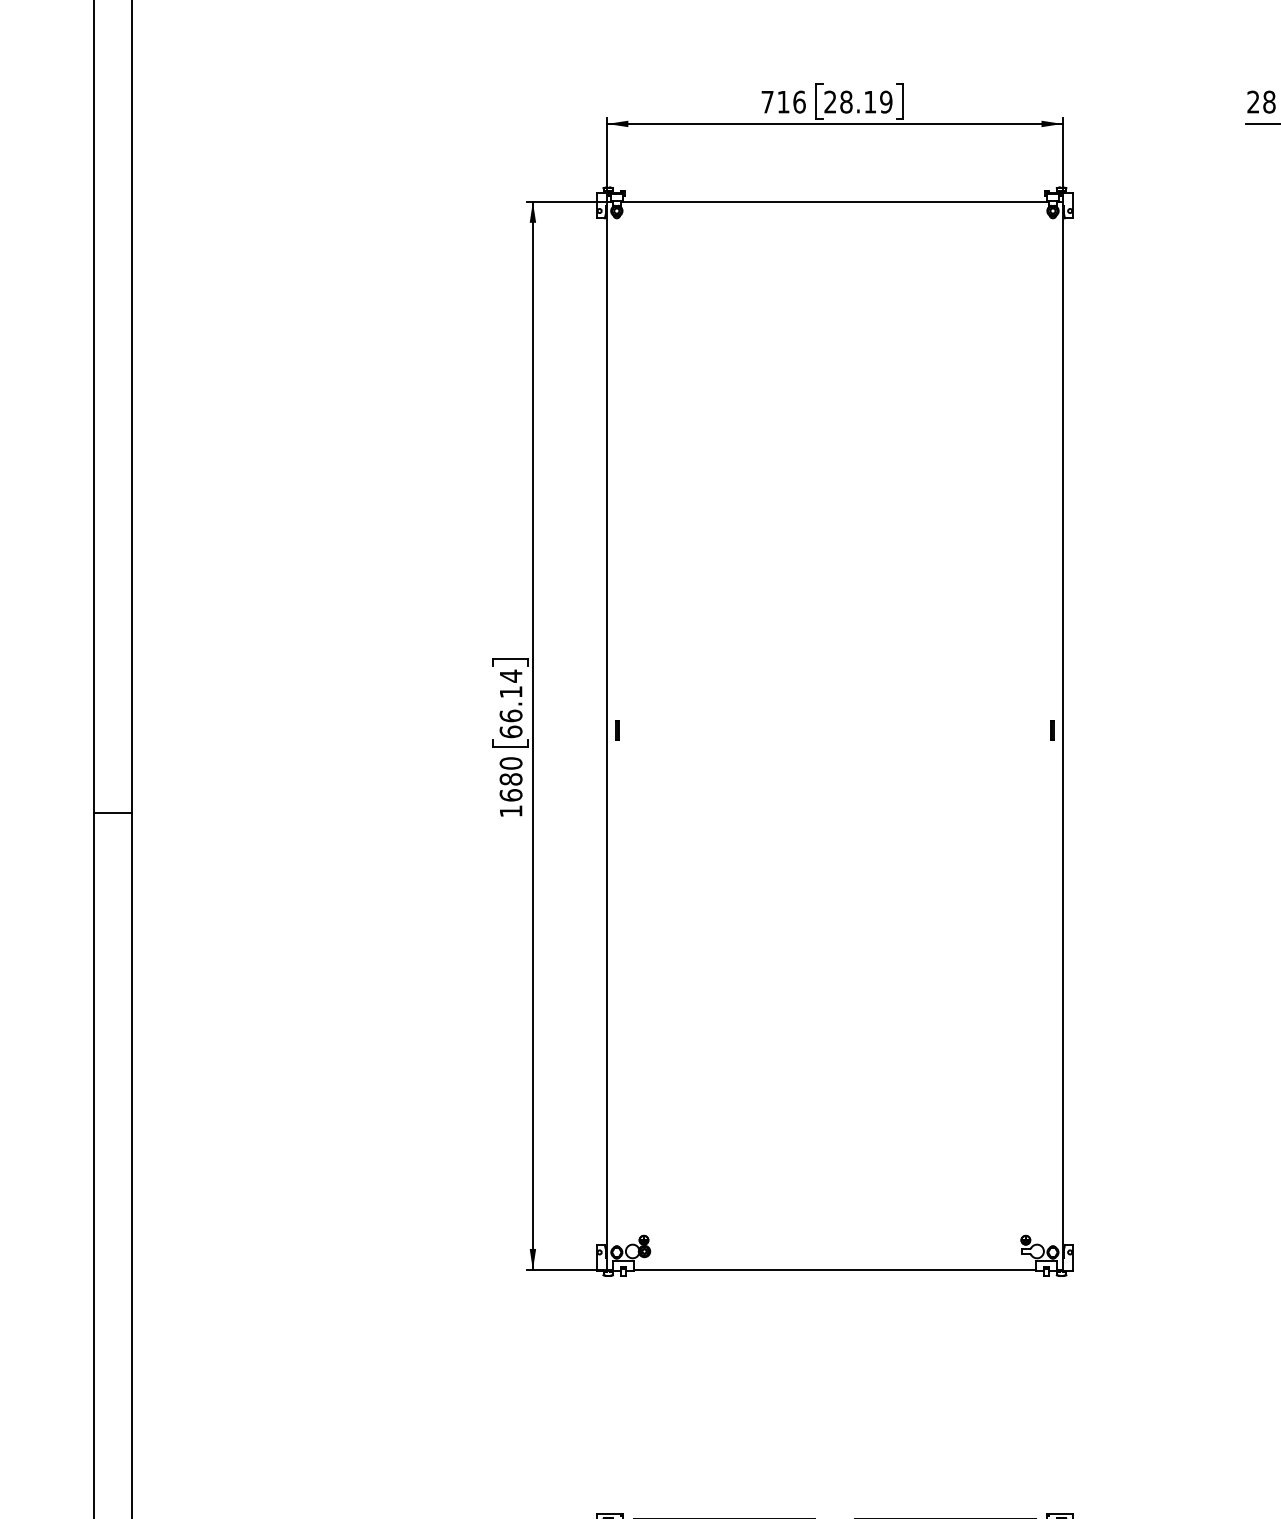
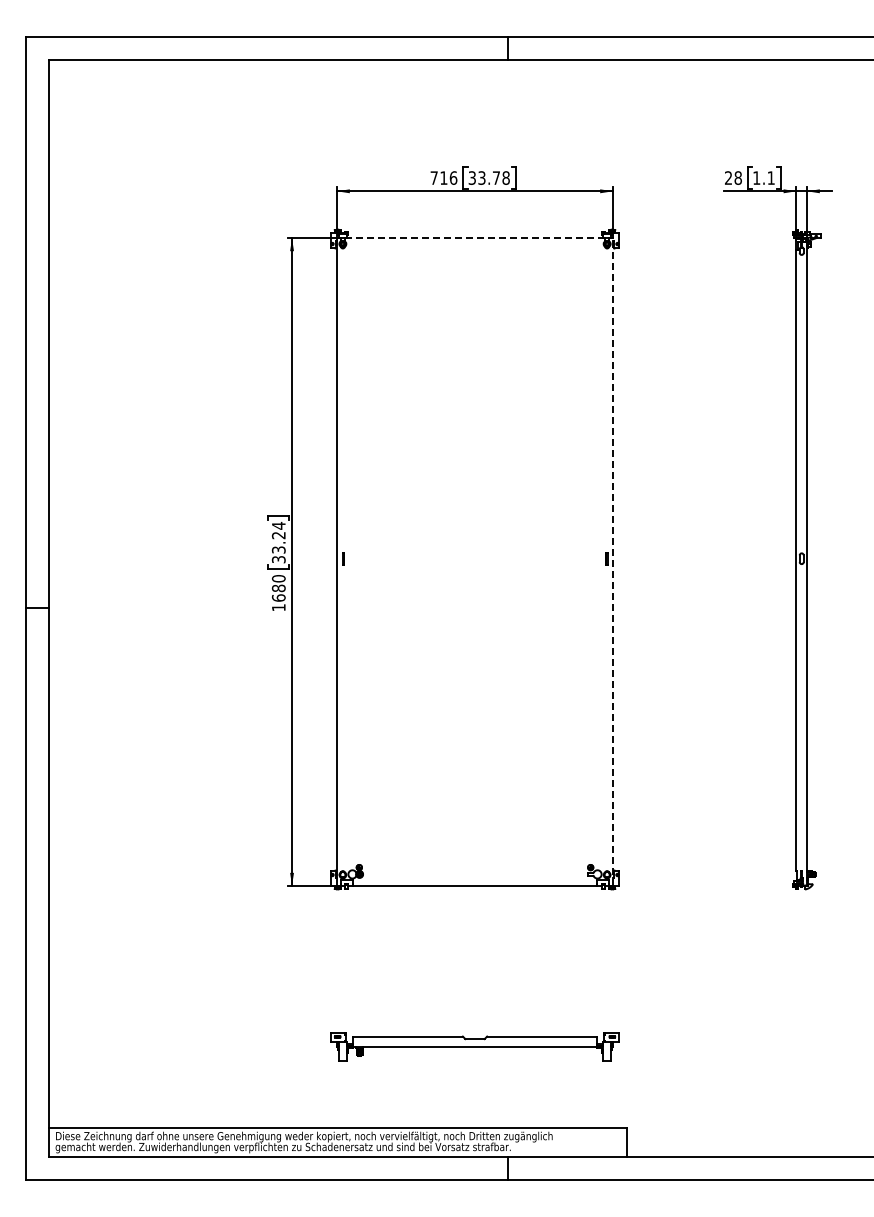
text: (857, 101) -> (488, 177), 28.19 -> 33.78
line: (835, 201) -> (475, 238), solid -> dashed
text: (510, 711) -> (278, 547), 66.14 -> 33.24
line: (1061, 736) -> (612, 562), solid -> dashed

